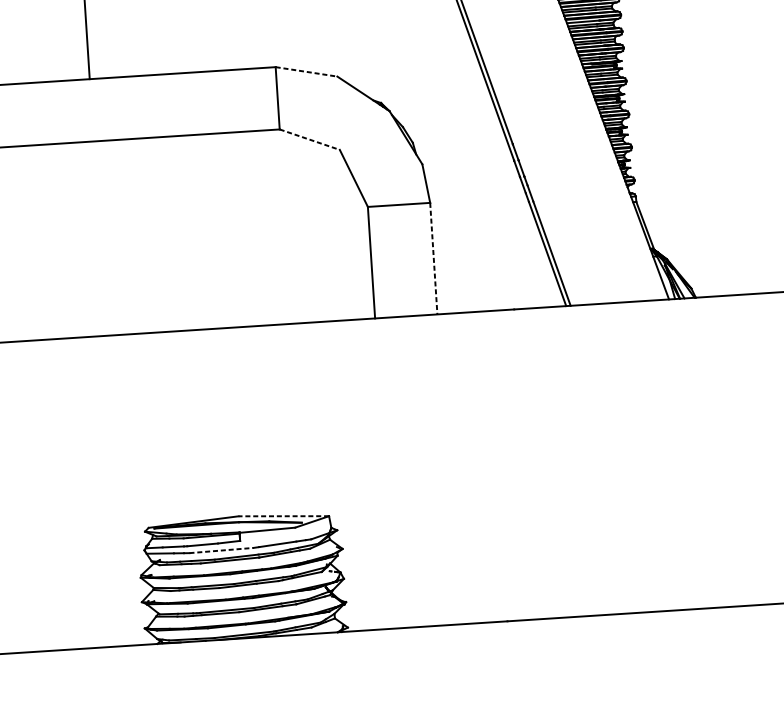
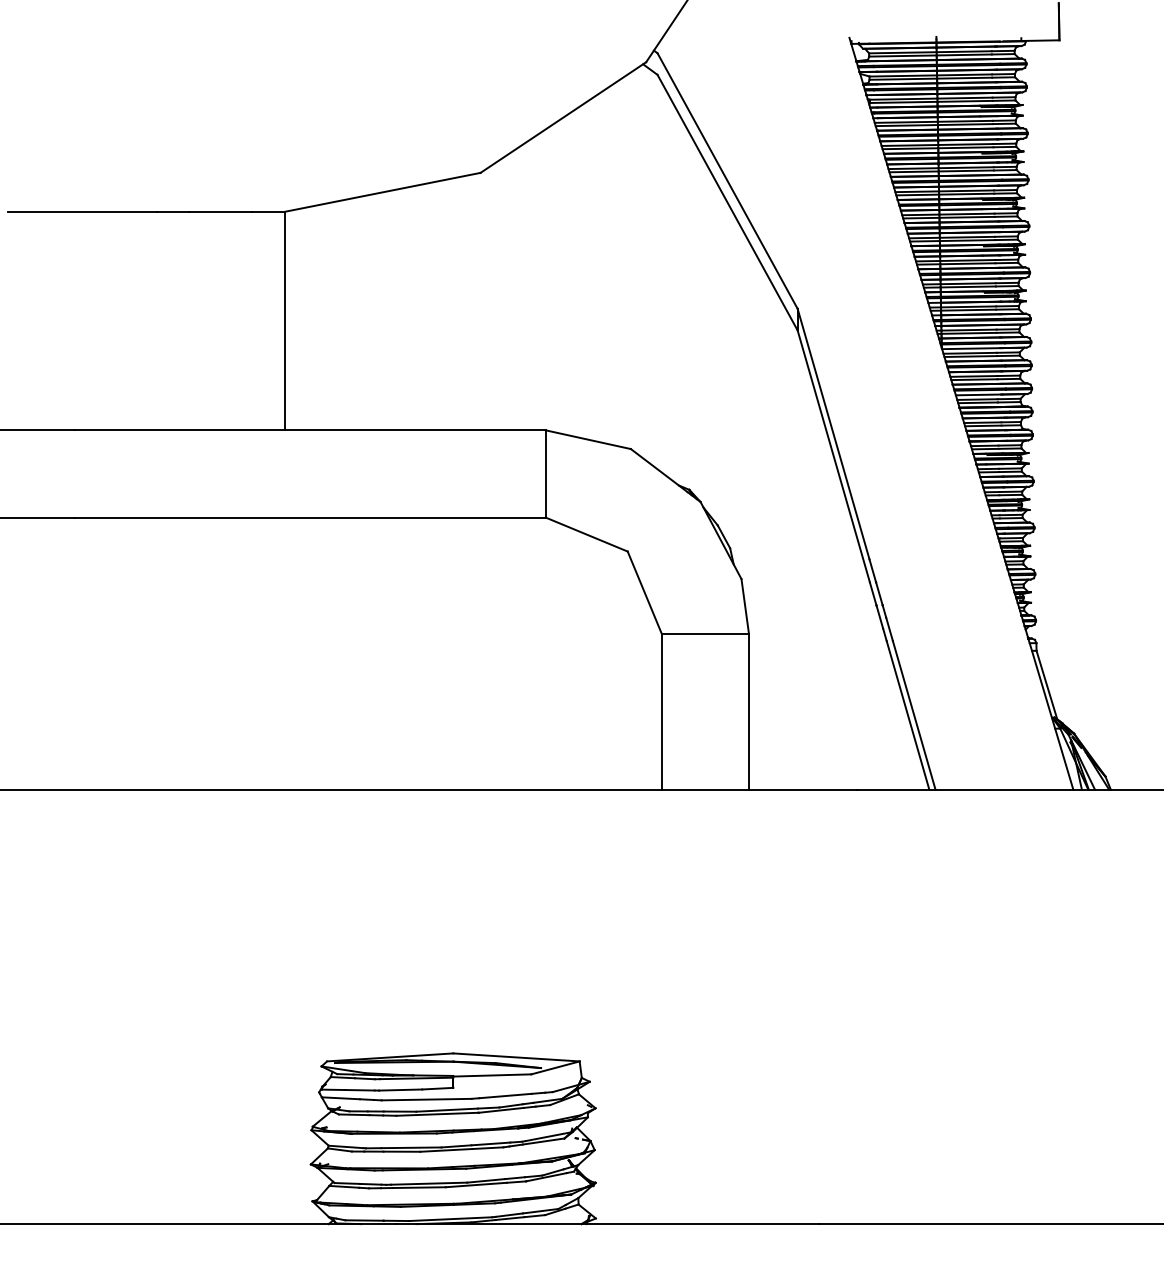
line: (306, 71) -> (588, 439), dashed -> solid
line: (310, 139) -> (587, 534), dashed -> solid
line: (433, 259) -> (748, 712), dashed -> solid
line: (283, 516) -> (516, 1057), dashed -> solid
line: (222, 550) -> (427, 1099), dashed -> solid

